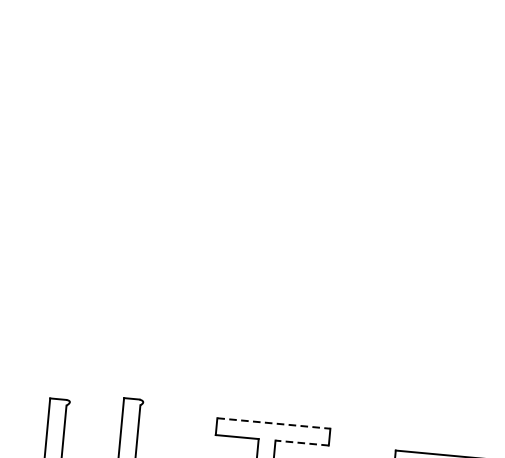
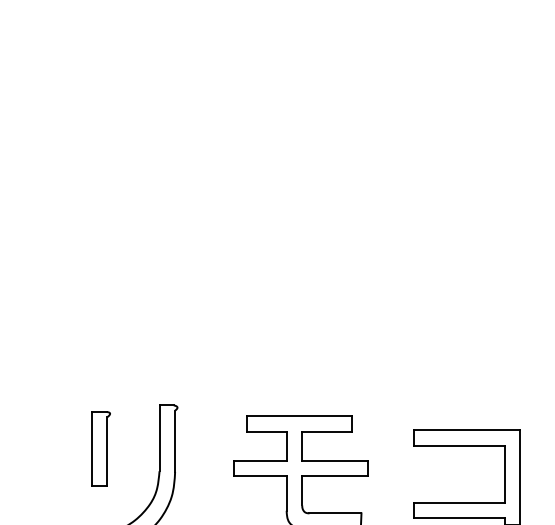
line: (274, 423) -> (299, 415), dashed -> solid
line: (301, 443) -> (326, 431), dashed -> solid

